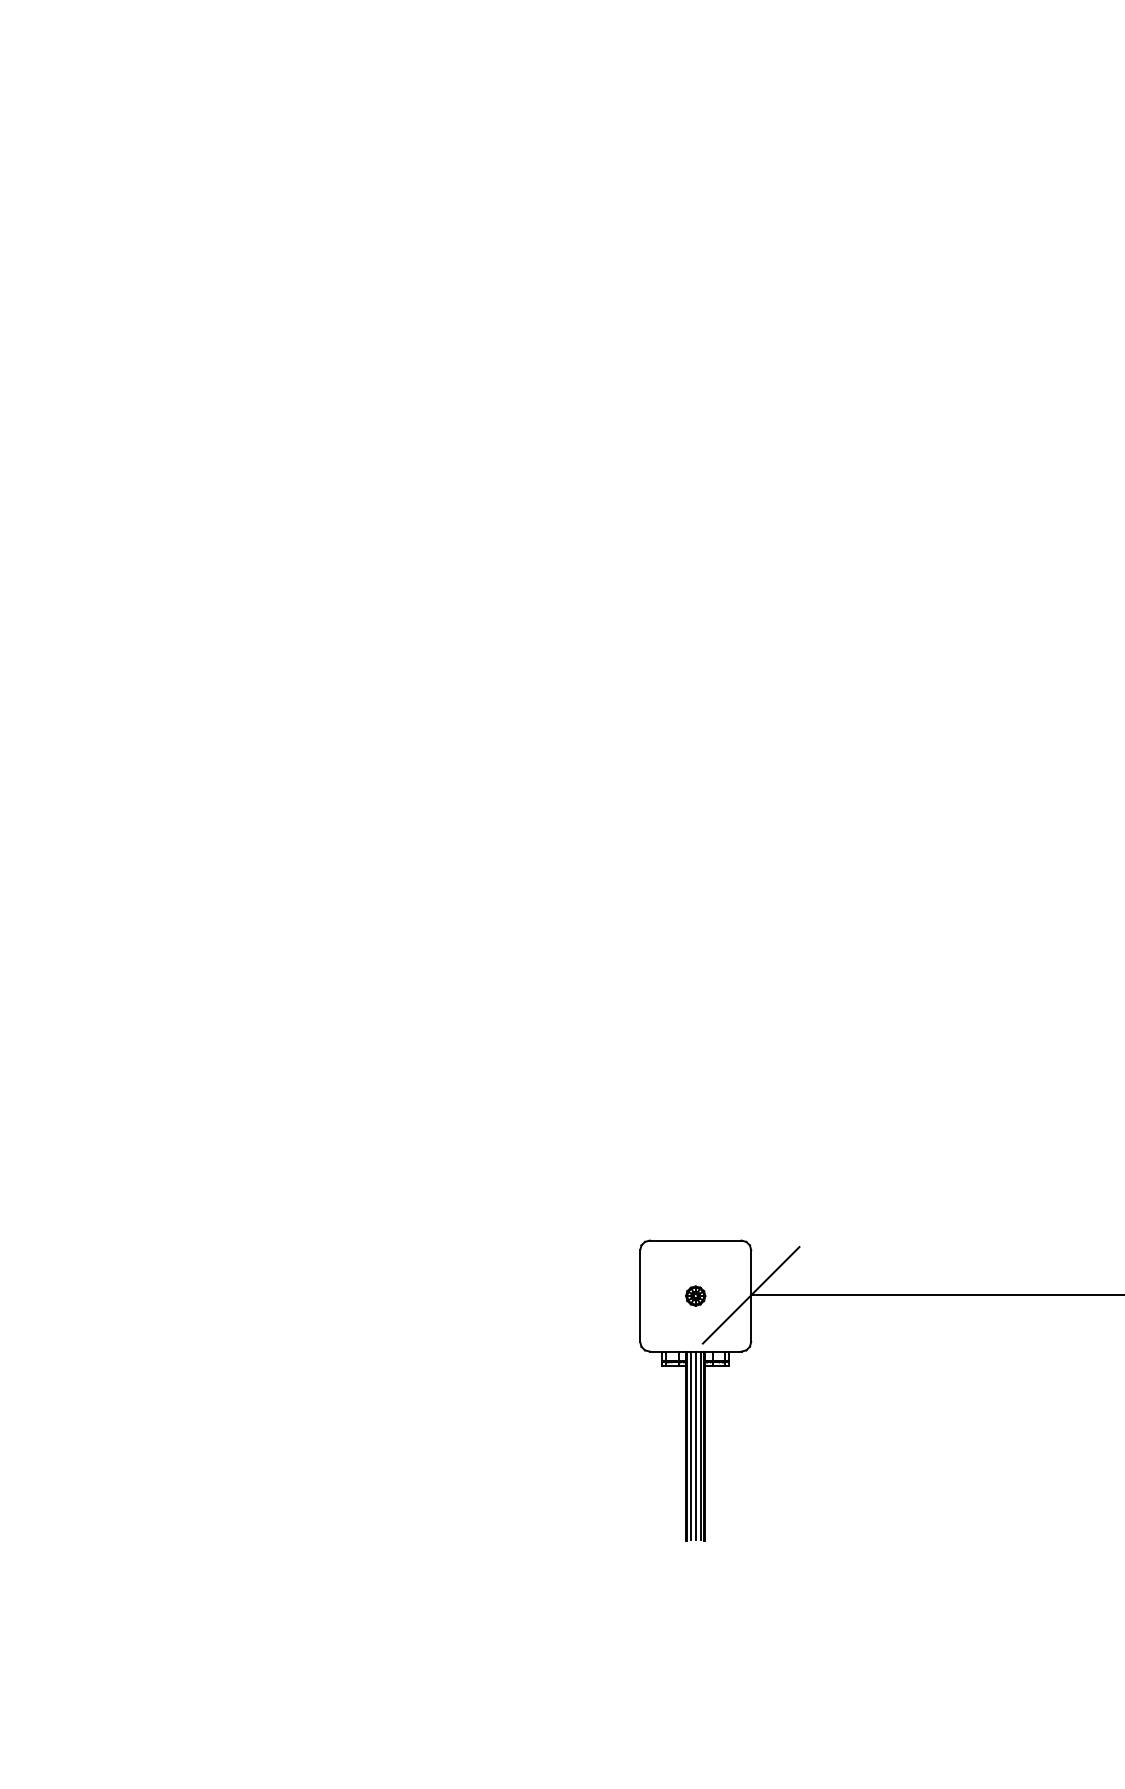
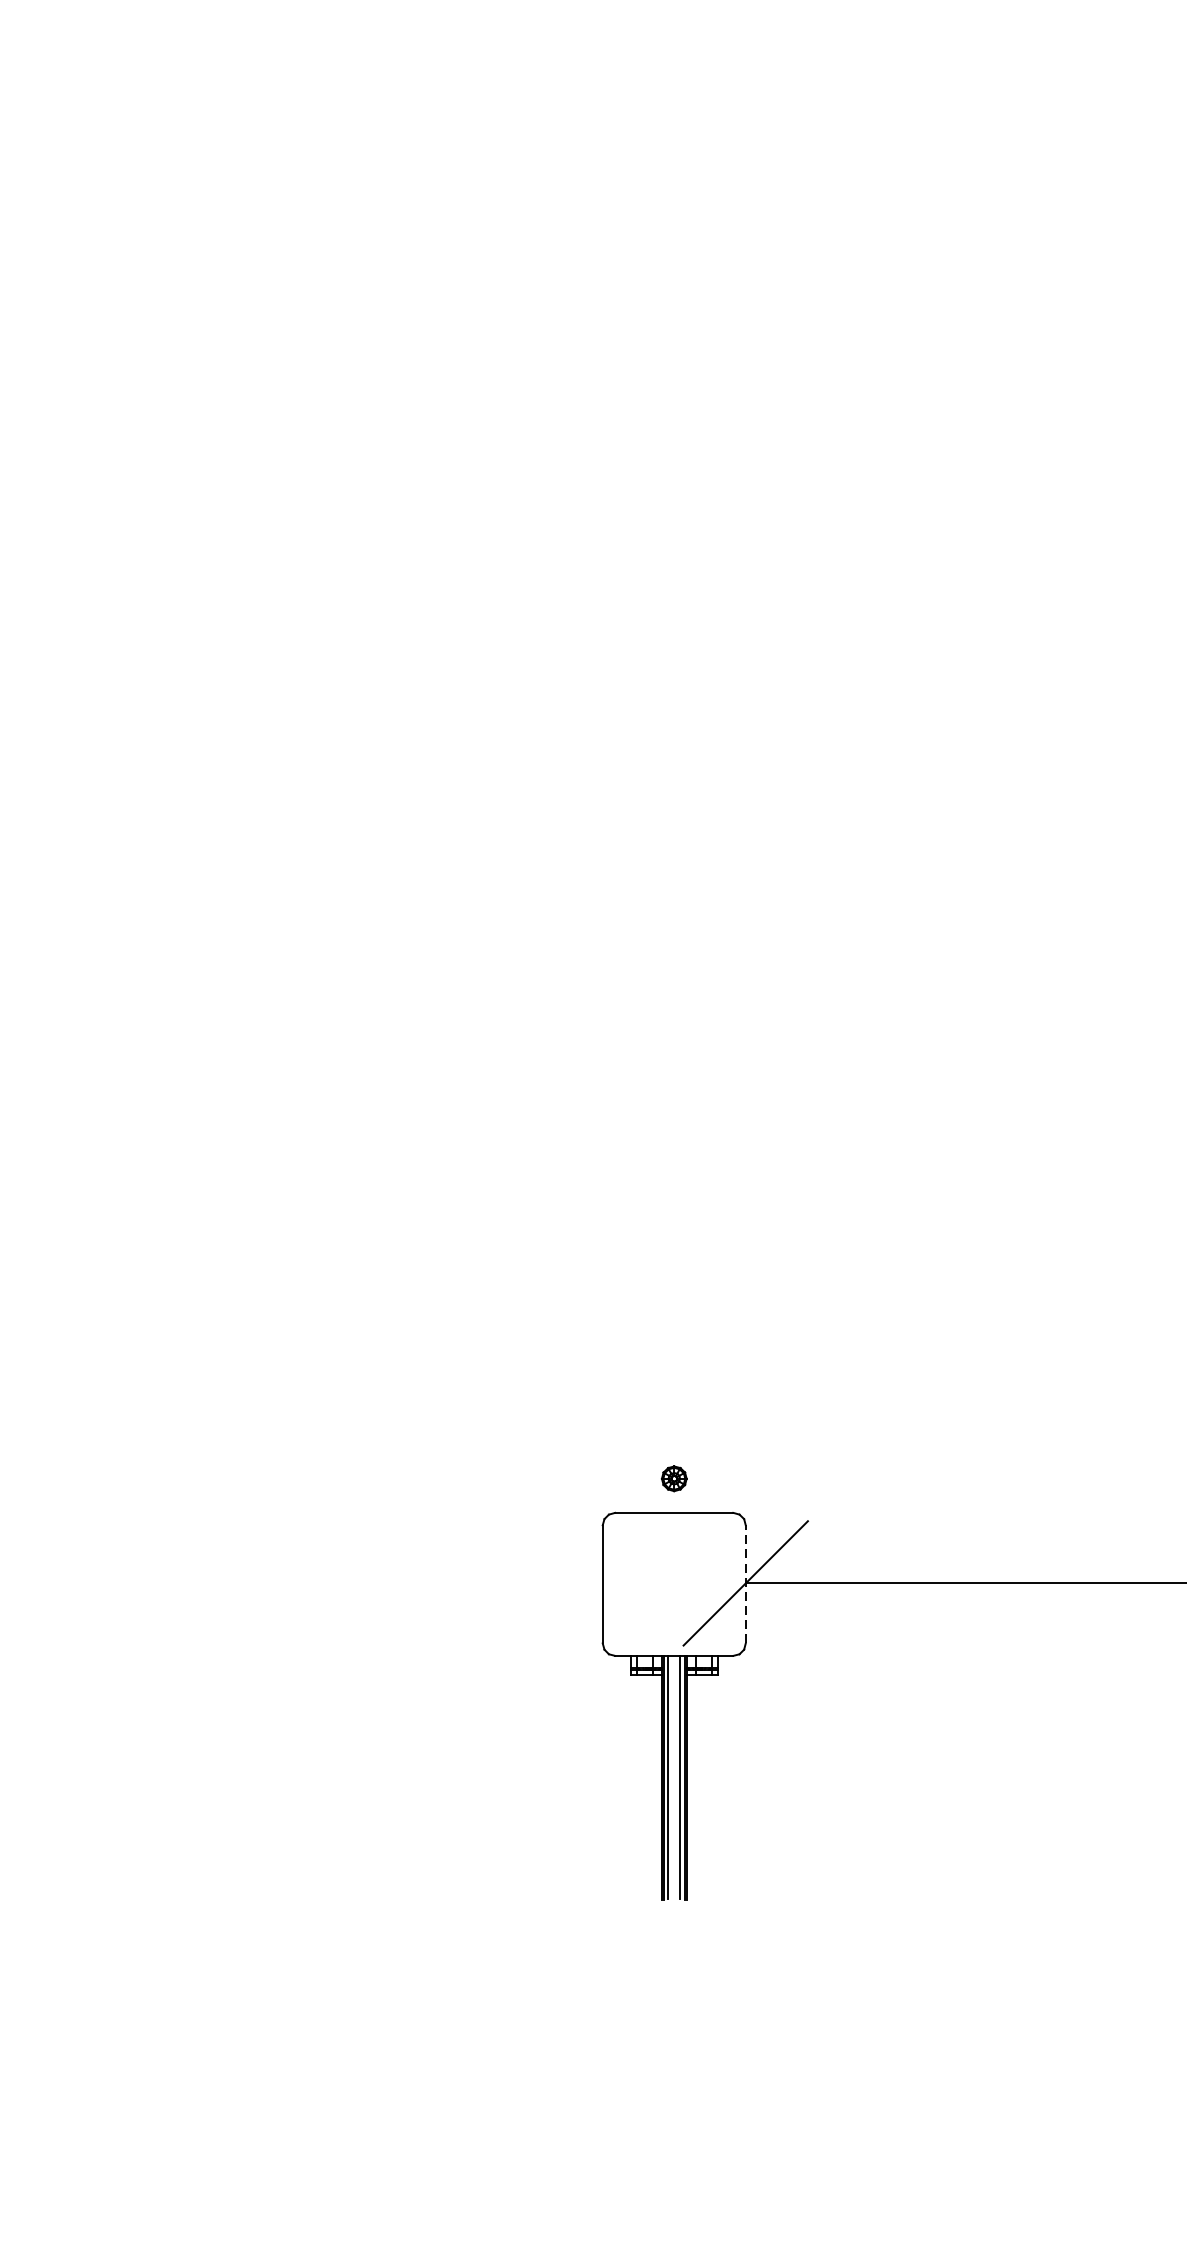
part: (695, 1295) -> (674, 1478), moved
line: (751, 1296) -> (746, 1584), solid -> dashed
line: (695, 1445) -> (674, 1776), removed

